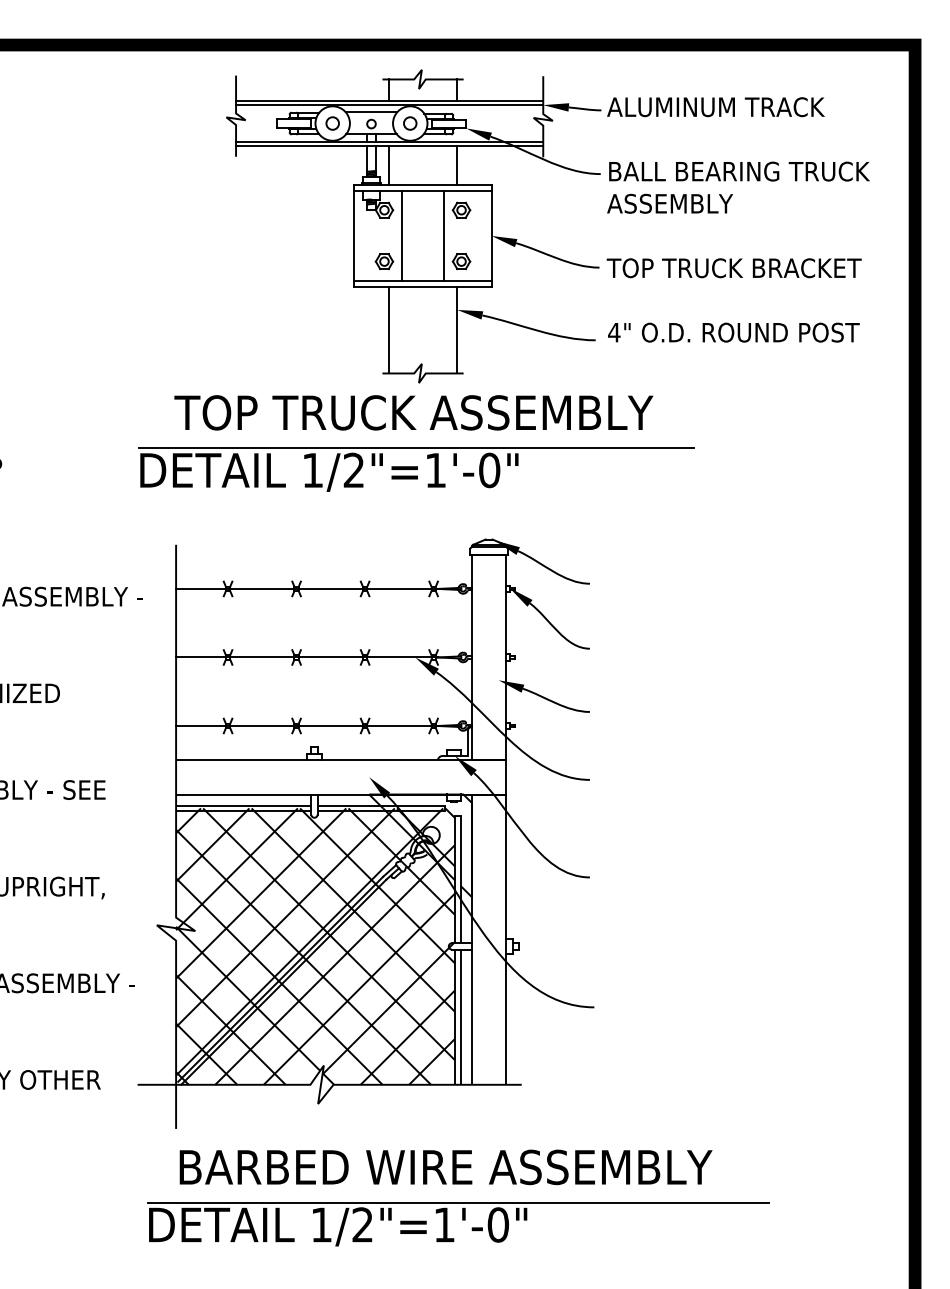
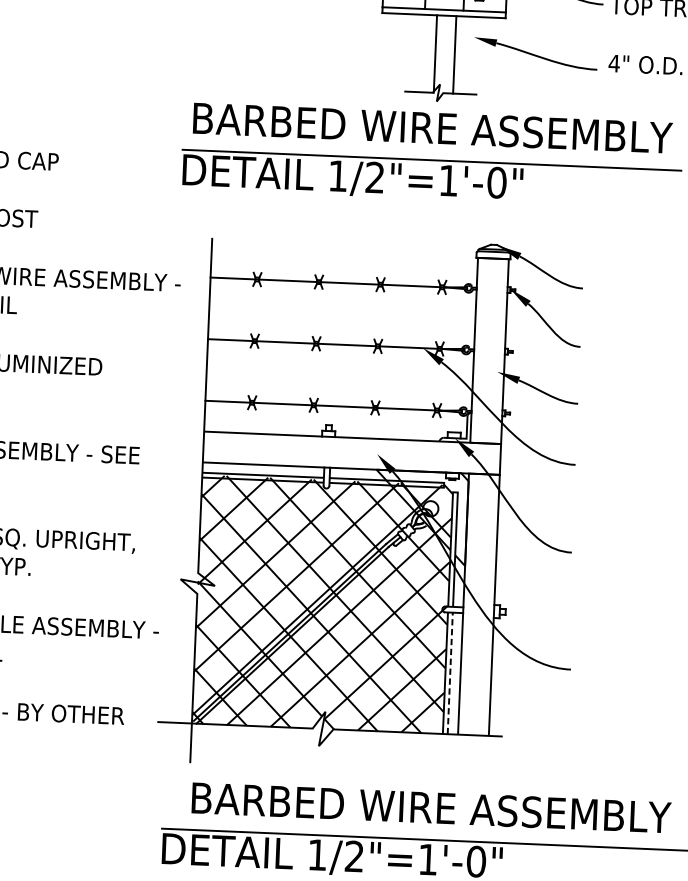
line: (388, 330) -> (454, 54), moved
line: (457, 330) -> (435, 54), moved
text: (415, 412) -> (432, 127), TOP TRUCK ASSEMBLY -> BARBED WIRE ASSEMBLY
line: (460, 1017) -> (450, 673), solid -> dashed

